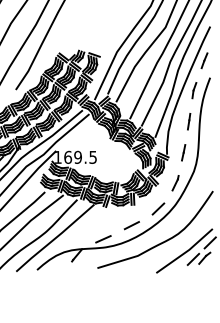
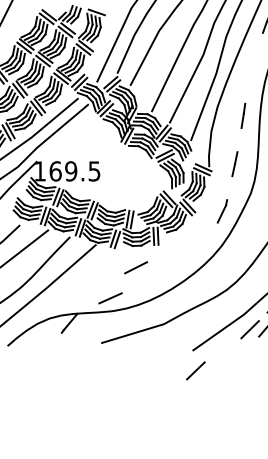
part: (194, 90) -> (251, 67), removed
line: (158, 208) -> (195, 370), moved
line: (131, 225) -> (135, 267), moved

